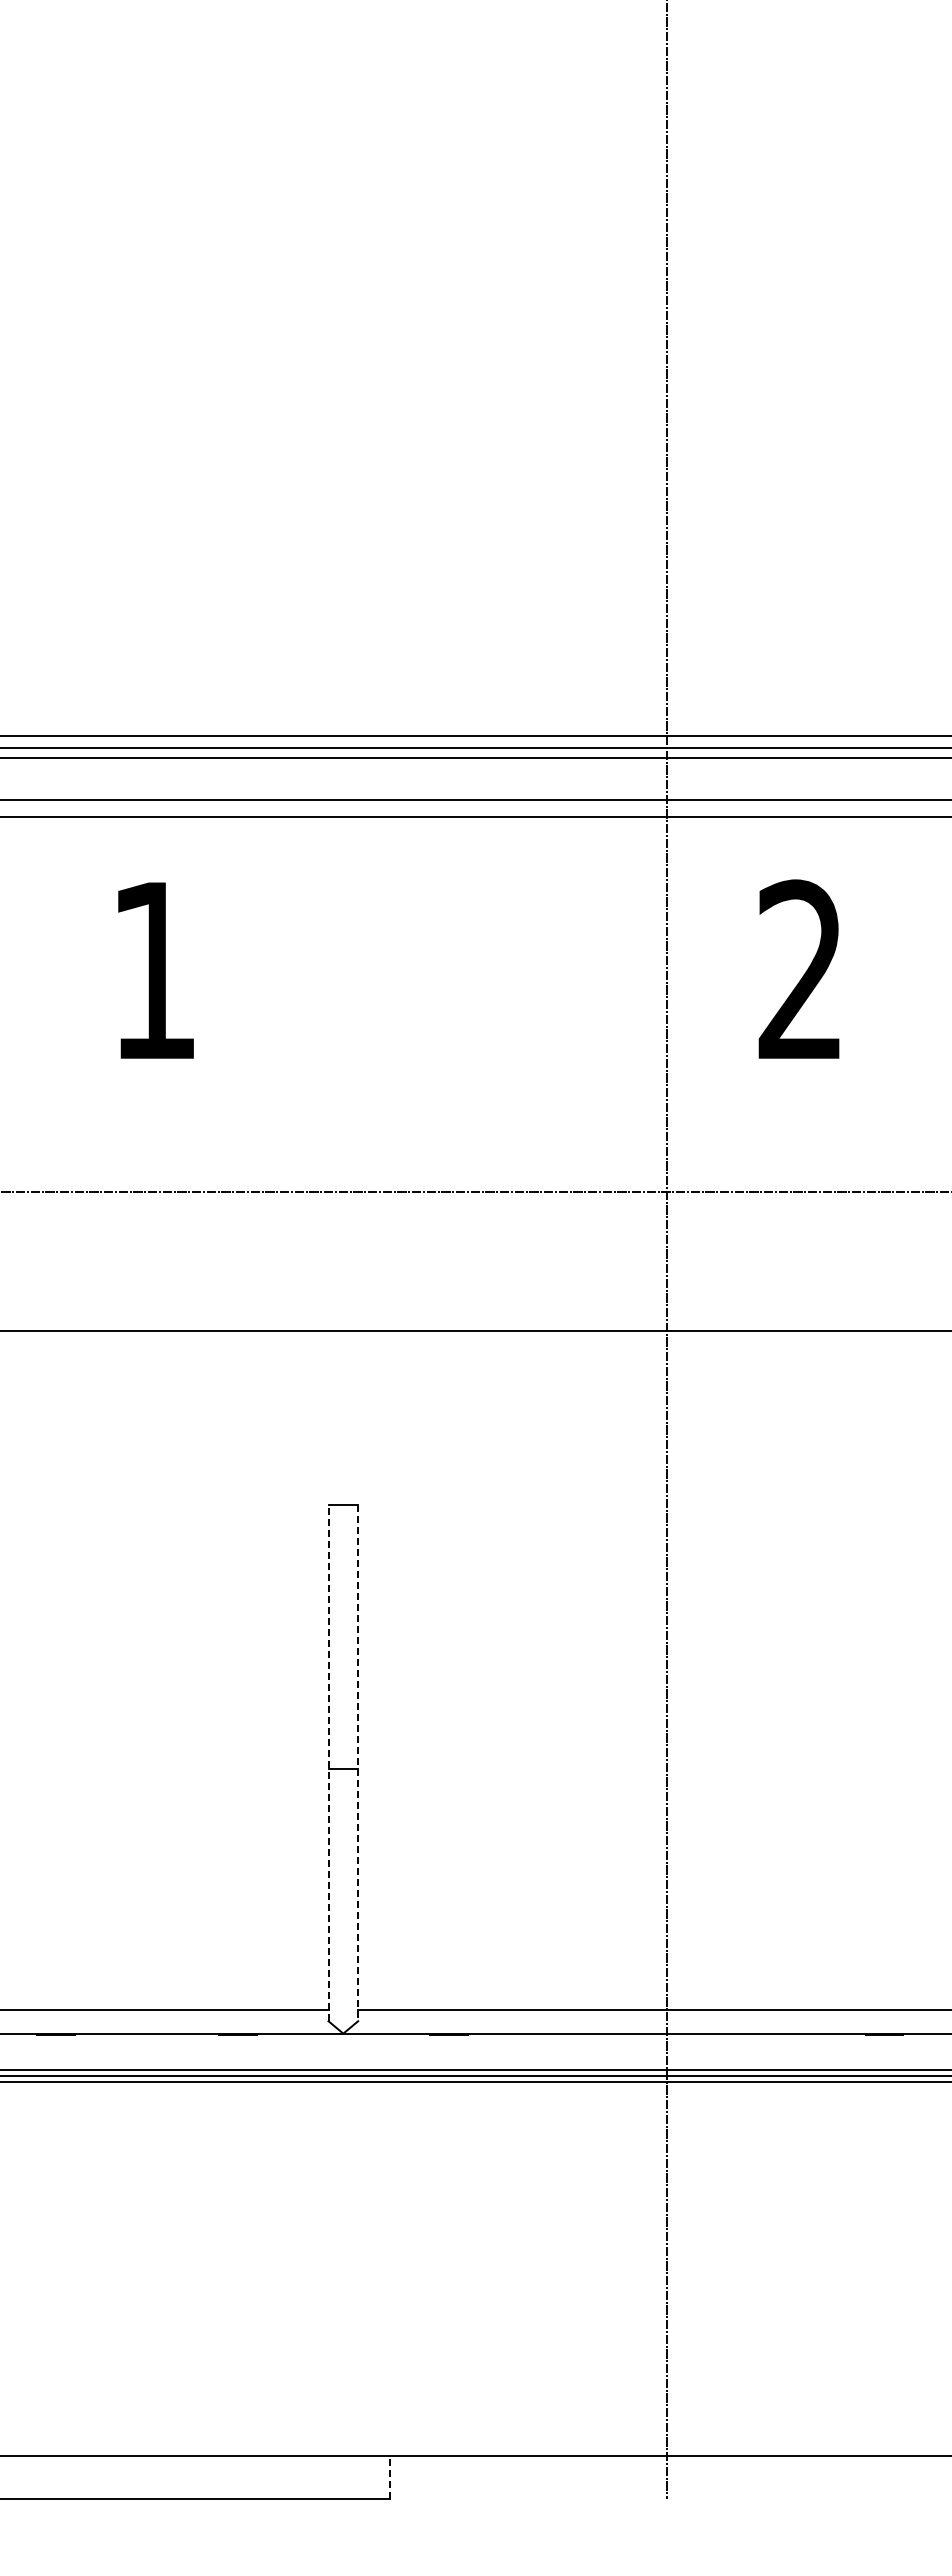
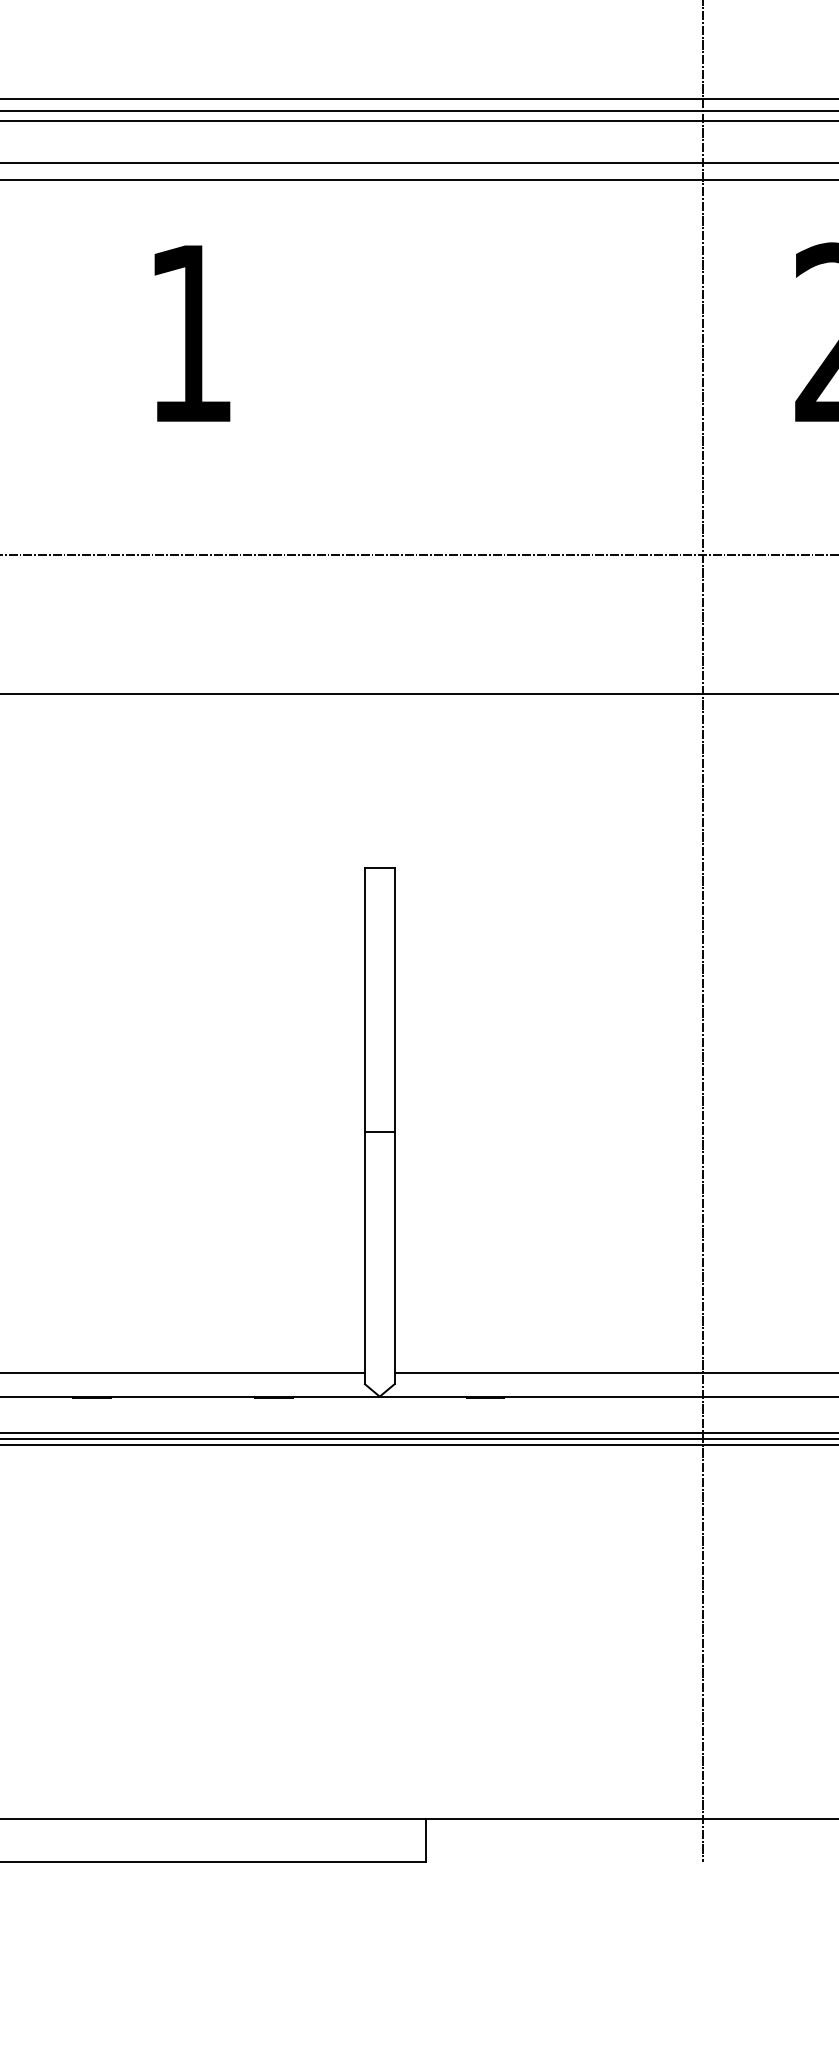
line: (328, 1762) -> (364, 1125), dashed -> solid
line: (358, 1763) -> (394, 1126), dashed -> solid
line: (389, 2477) -> (425, 1840), dashed -> solid

